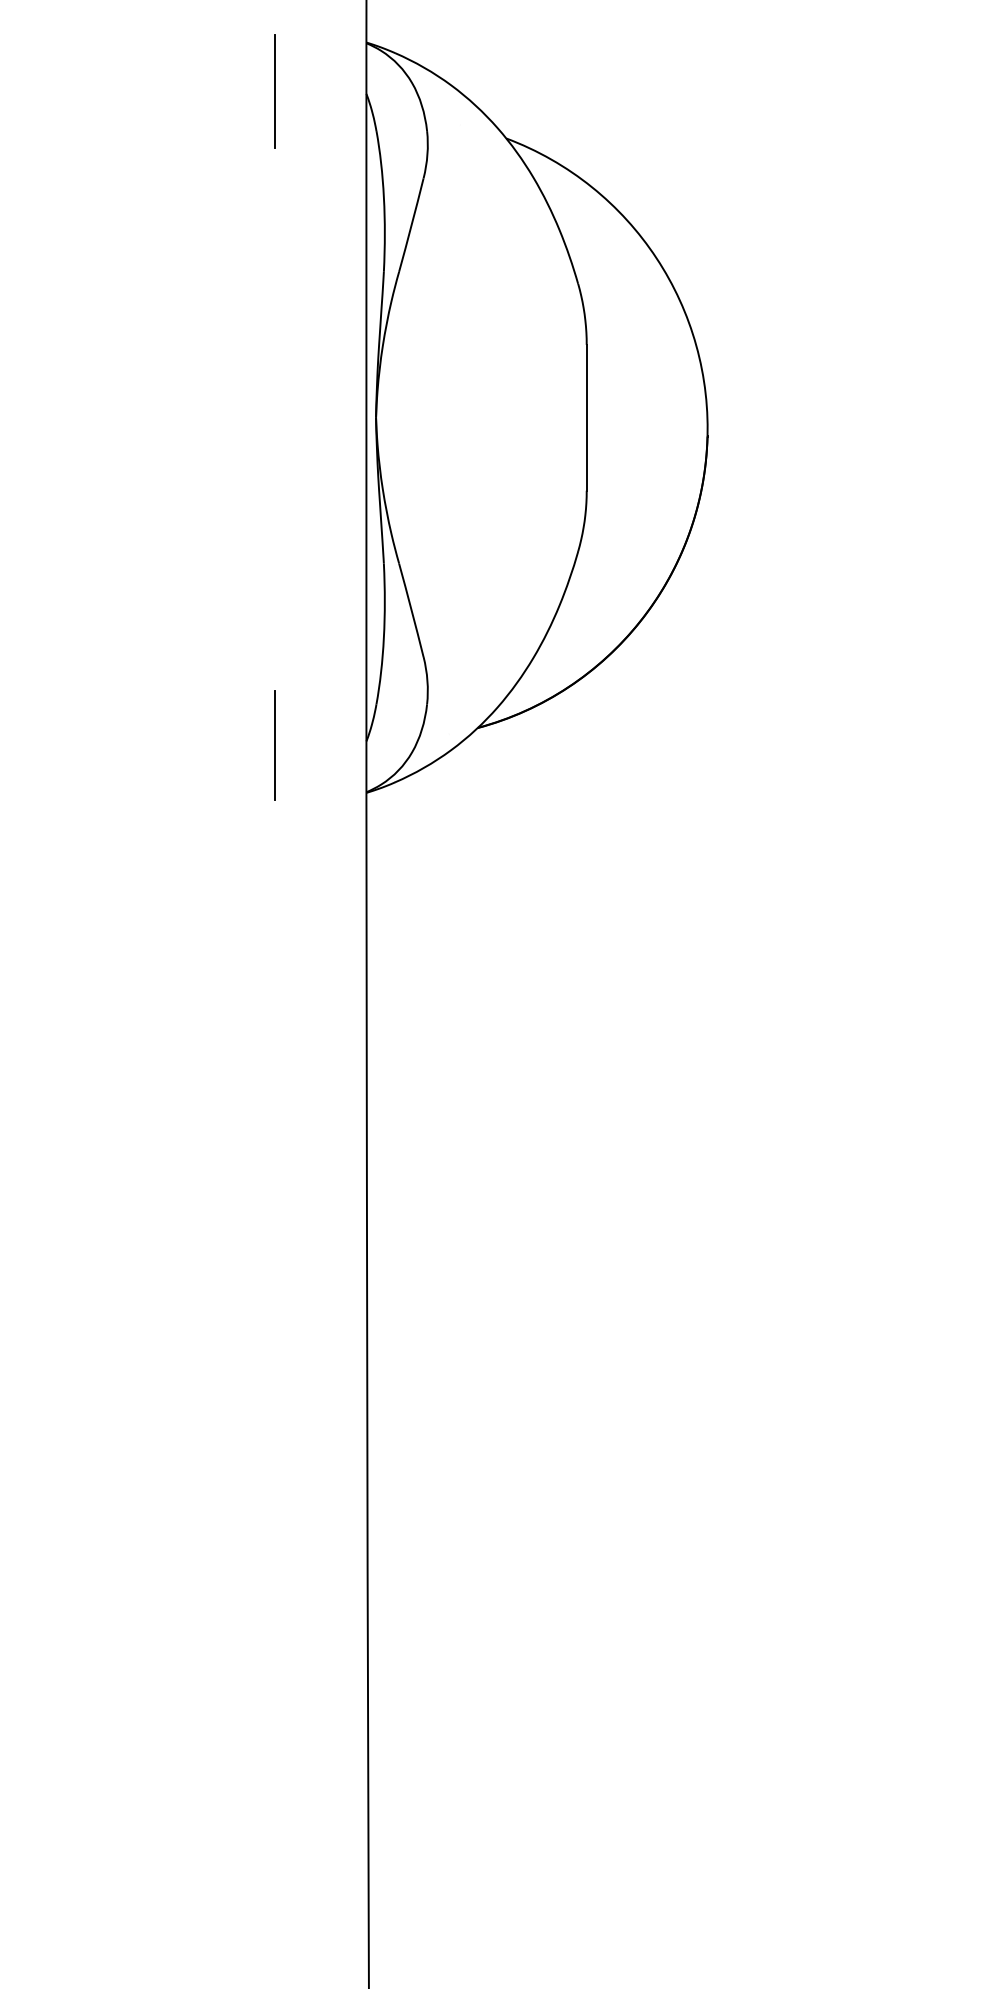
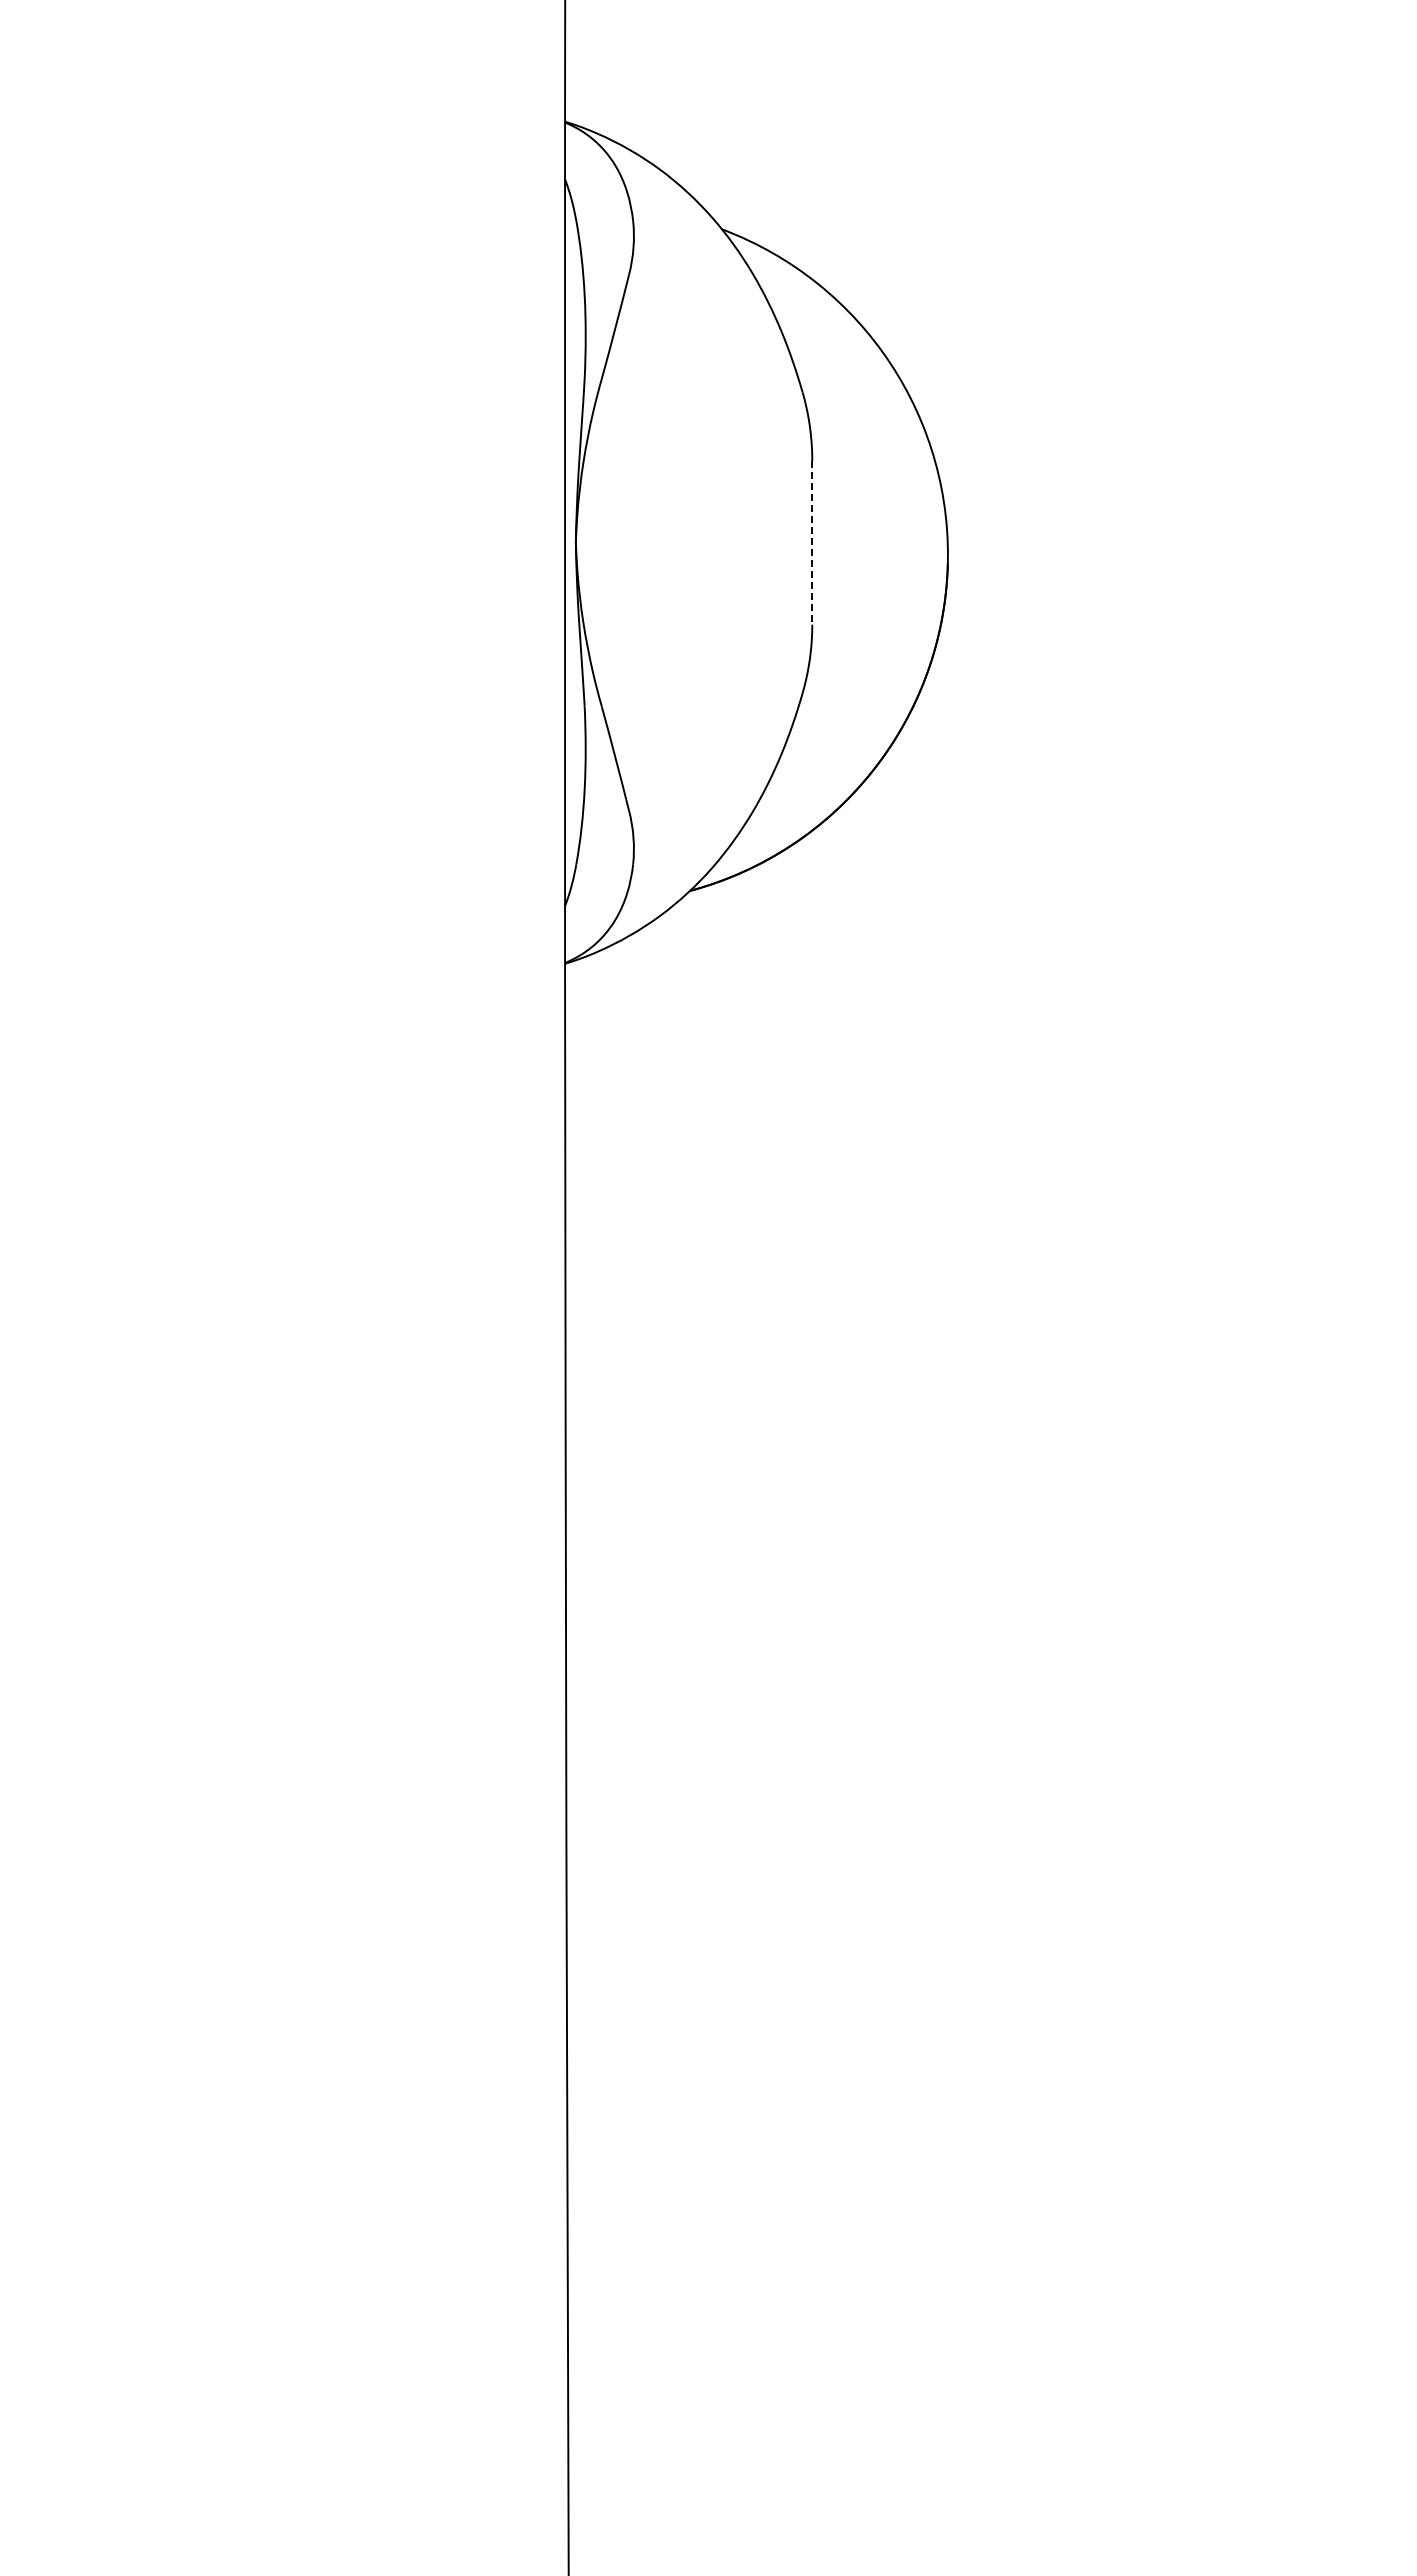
line: (274, 92) -> (461, 177), removed
line: (586, 417) -> (812, 542), solid -> dashed
line: (275, 744) -> (462, 909), removed

